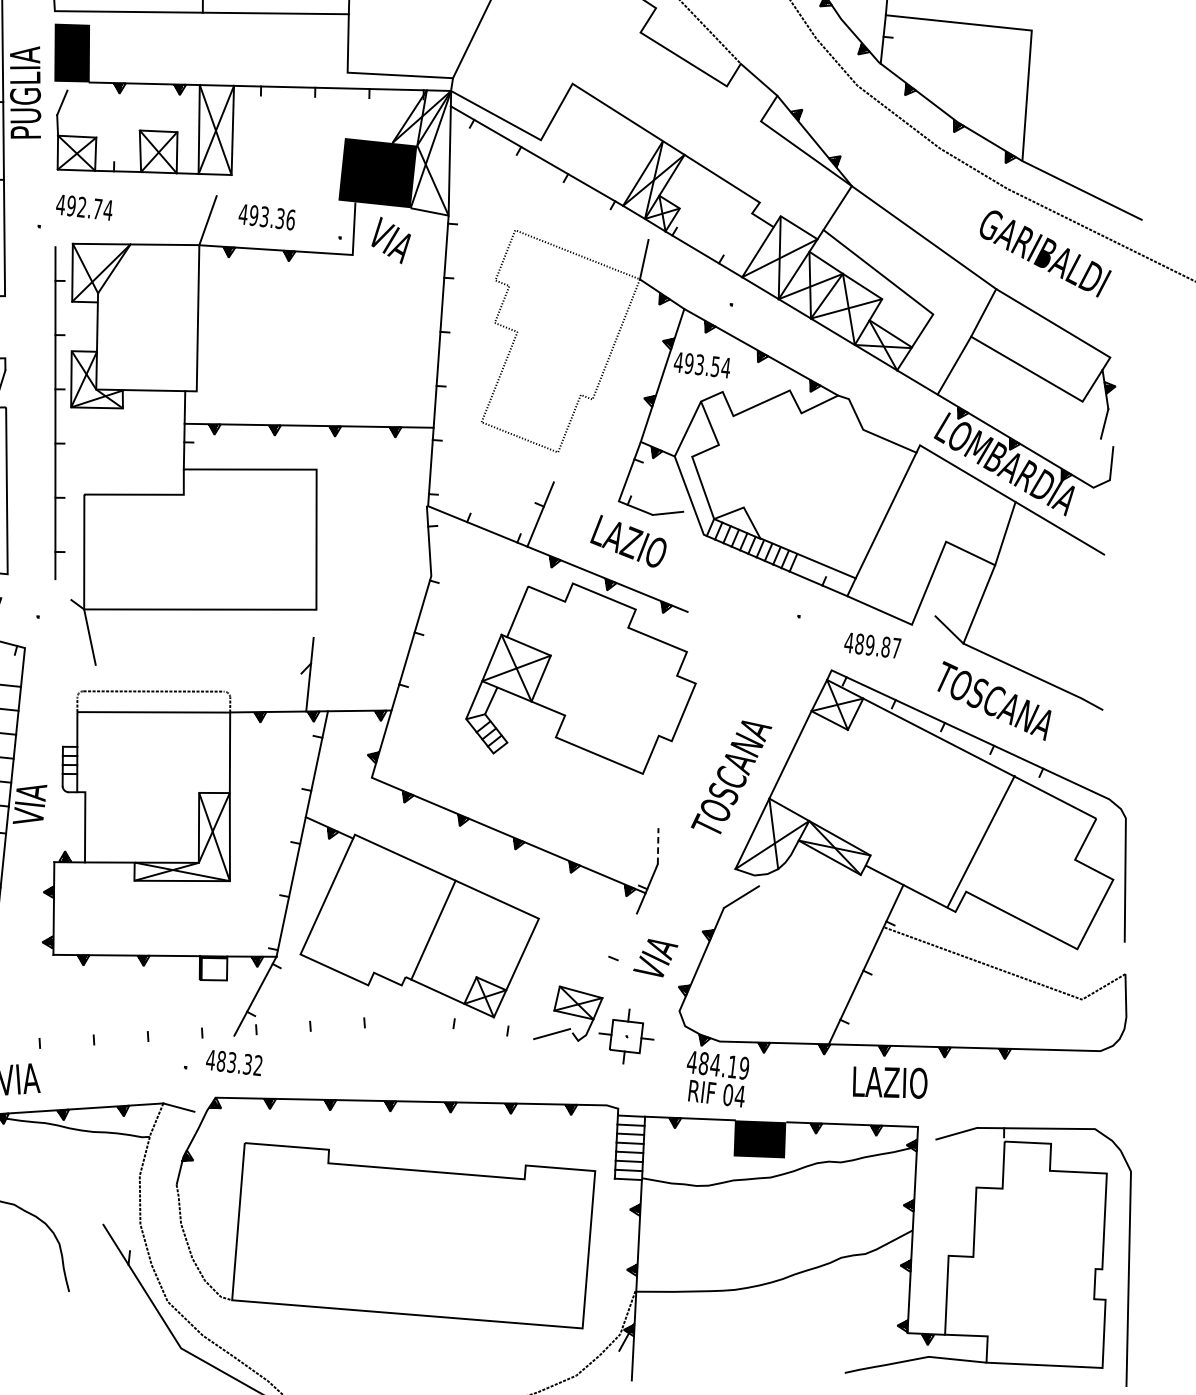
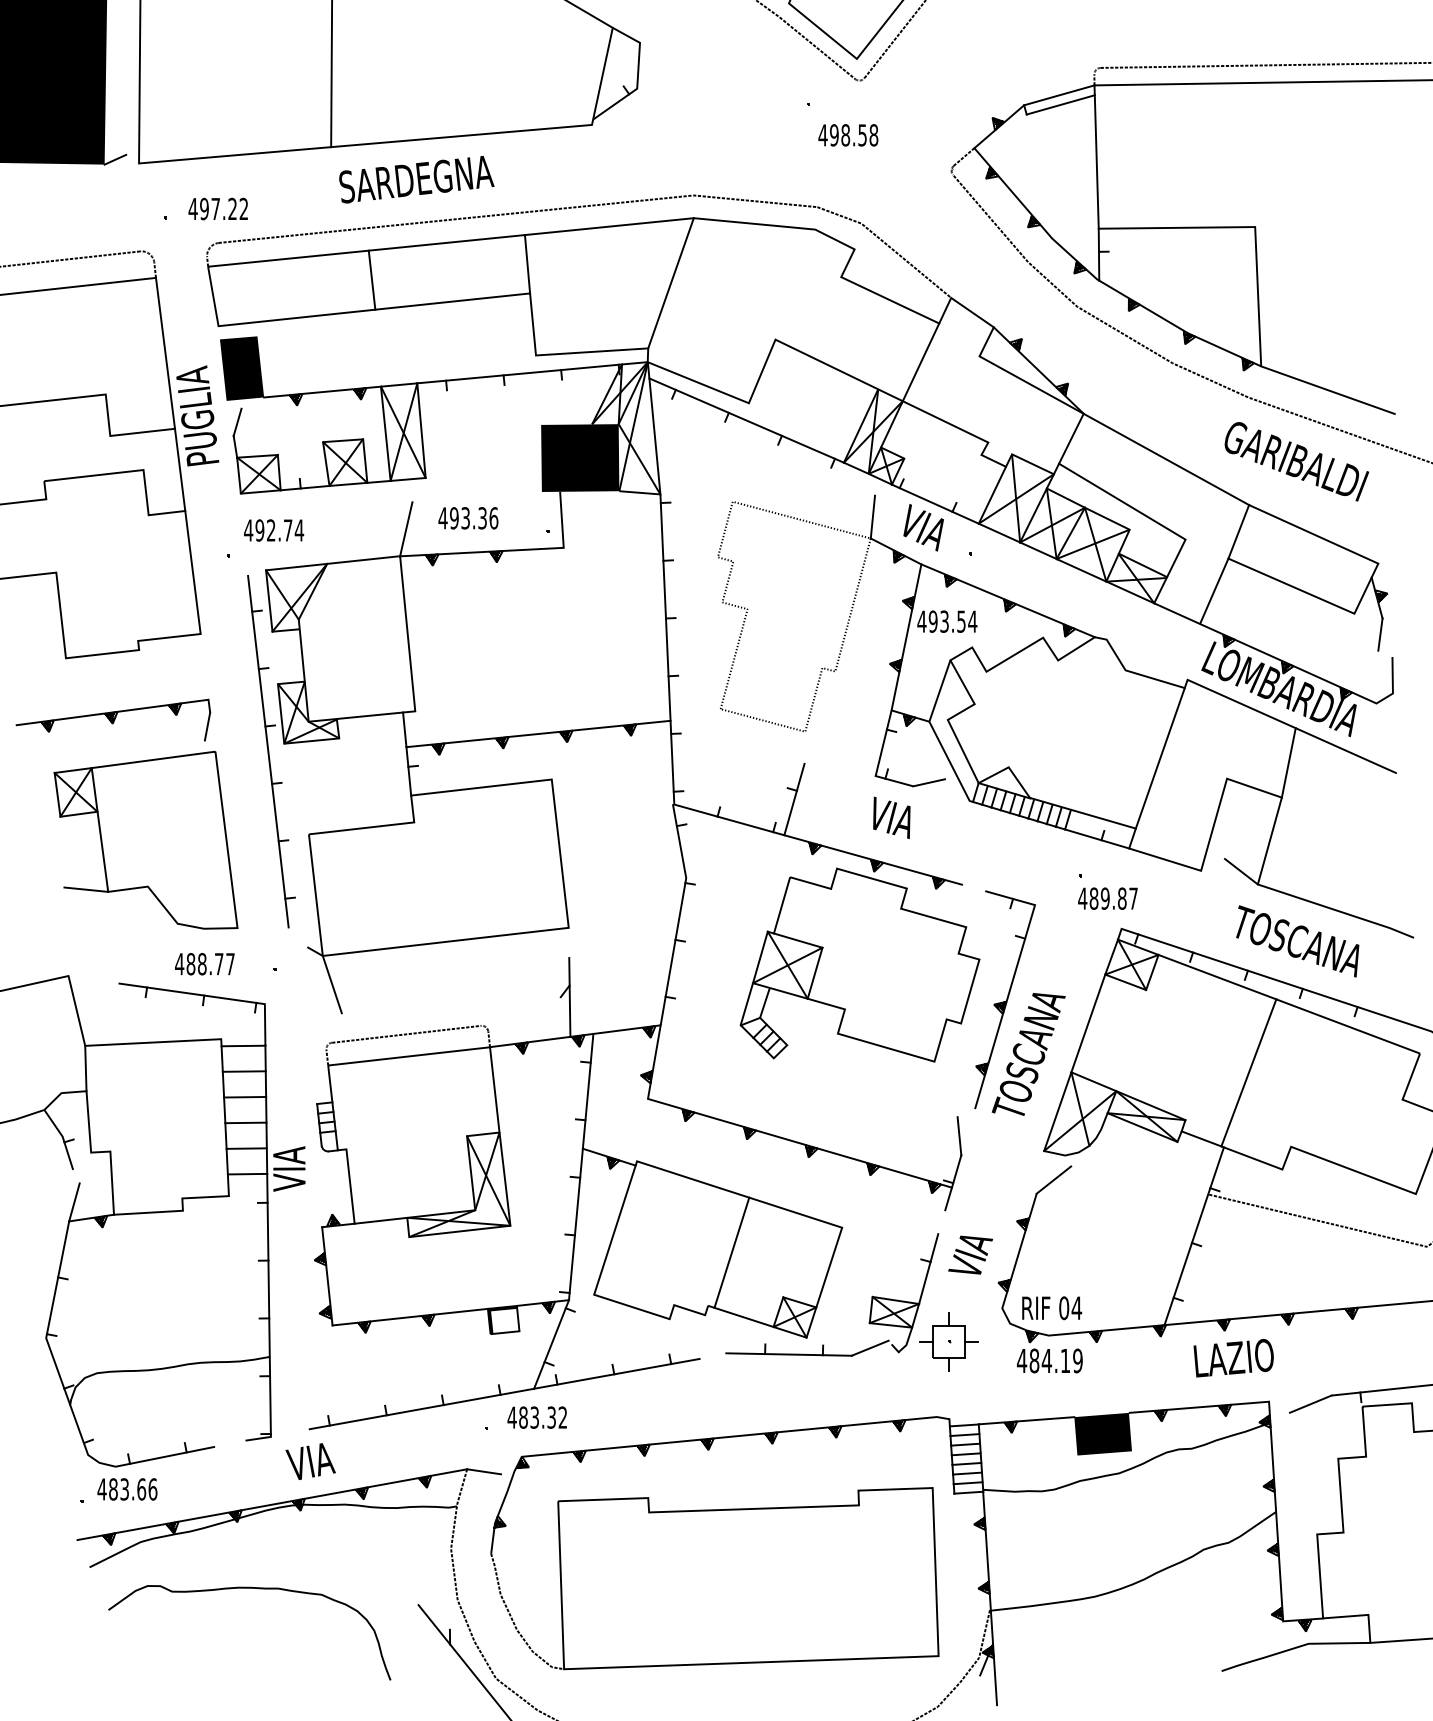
line: (705, 121) -> (920, 363), added
text: (391, 240) -> (923, 527), moved
text: (628, 540) -> (890, 816), LAZIO -> VIA
text: (872, 645) -> (1107, 898), moved
part: (714, 723) -> (1004, 999), added
line: (980, 841) -> (1248, 1072), moved
line: (658, 845) -> (959, 1135), dashed -> solid
line: (614, 966) -> (928, 1269), added
line: (475, 1031) -> (788, 1354), added
line: (206, 1036) -> (504, 1393), added
text: (717, 1094) -> (1052, 1308), moved

